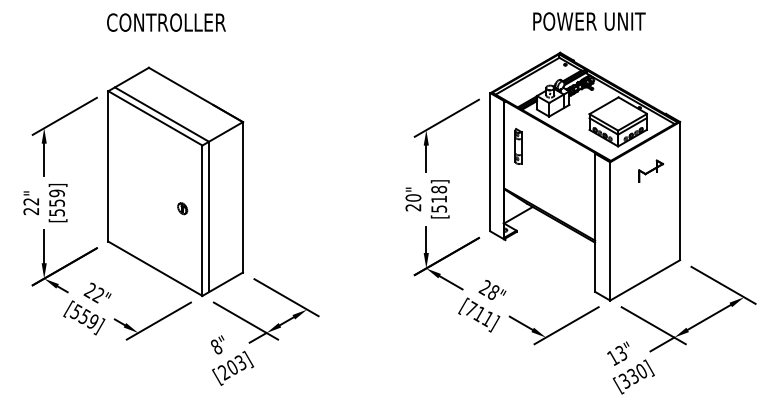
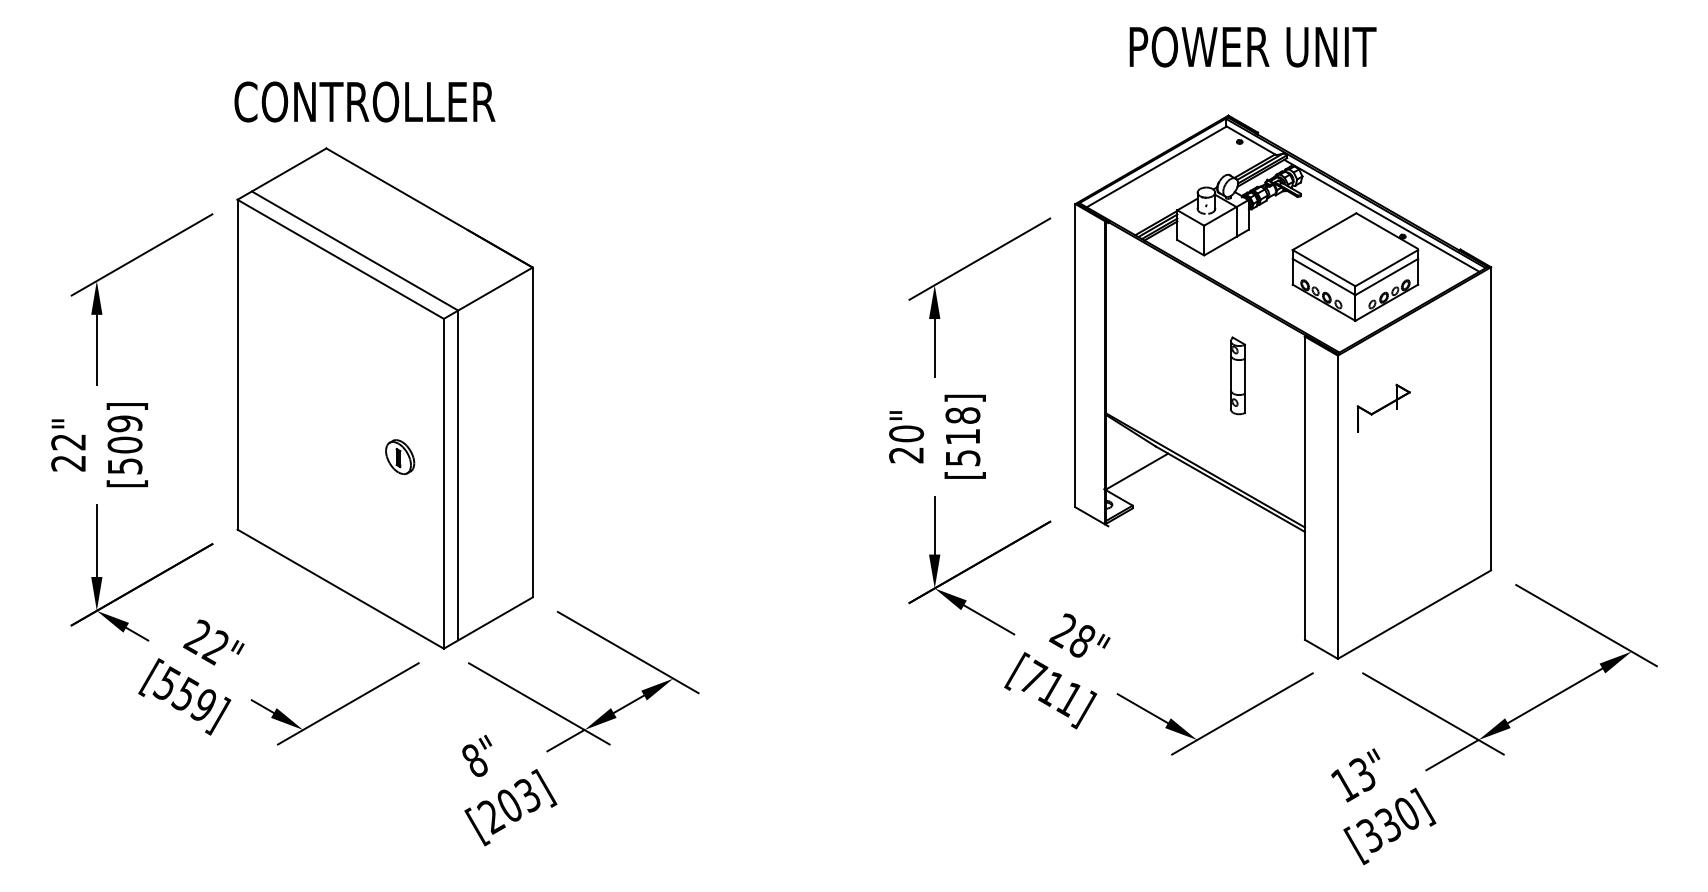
text: (589, 21) -> (1253, 46), moved
text: (166, 22) -> (364, 101), moved
part: (518, 146) -> (1237, 375), moved
part: (650, 170) -> (1382, 406), moved
text: (56, 202) -> (123, 443), [559] -> [509]
part: (182, 208) -> (400, 456), size x1.4

